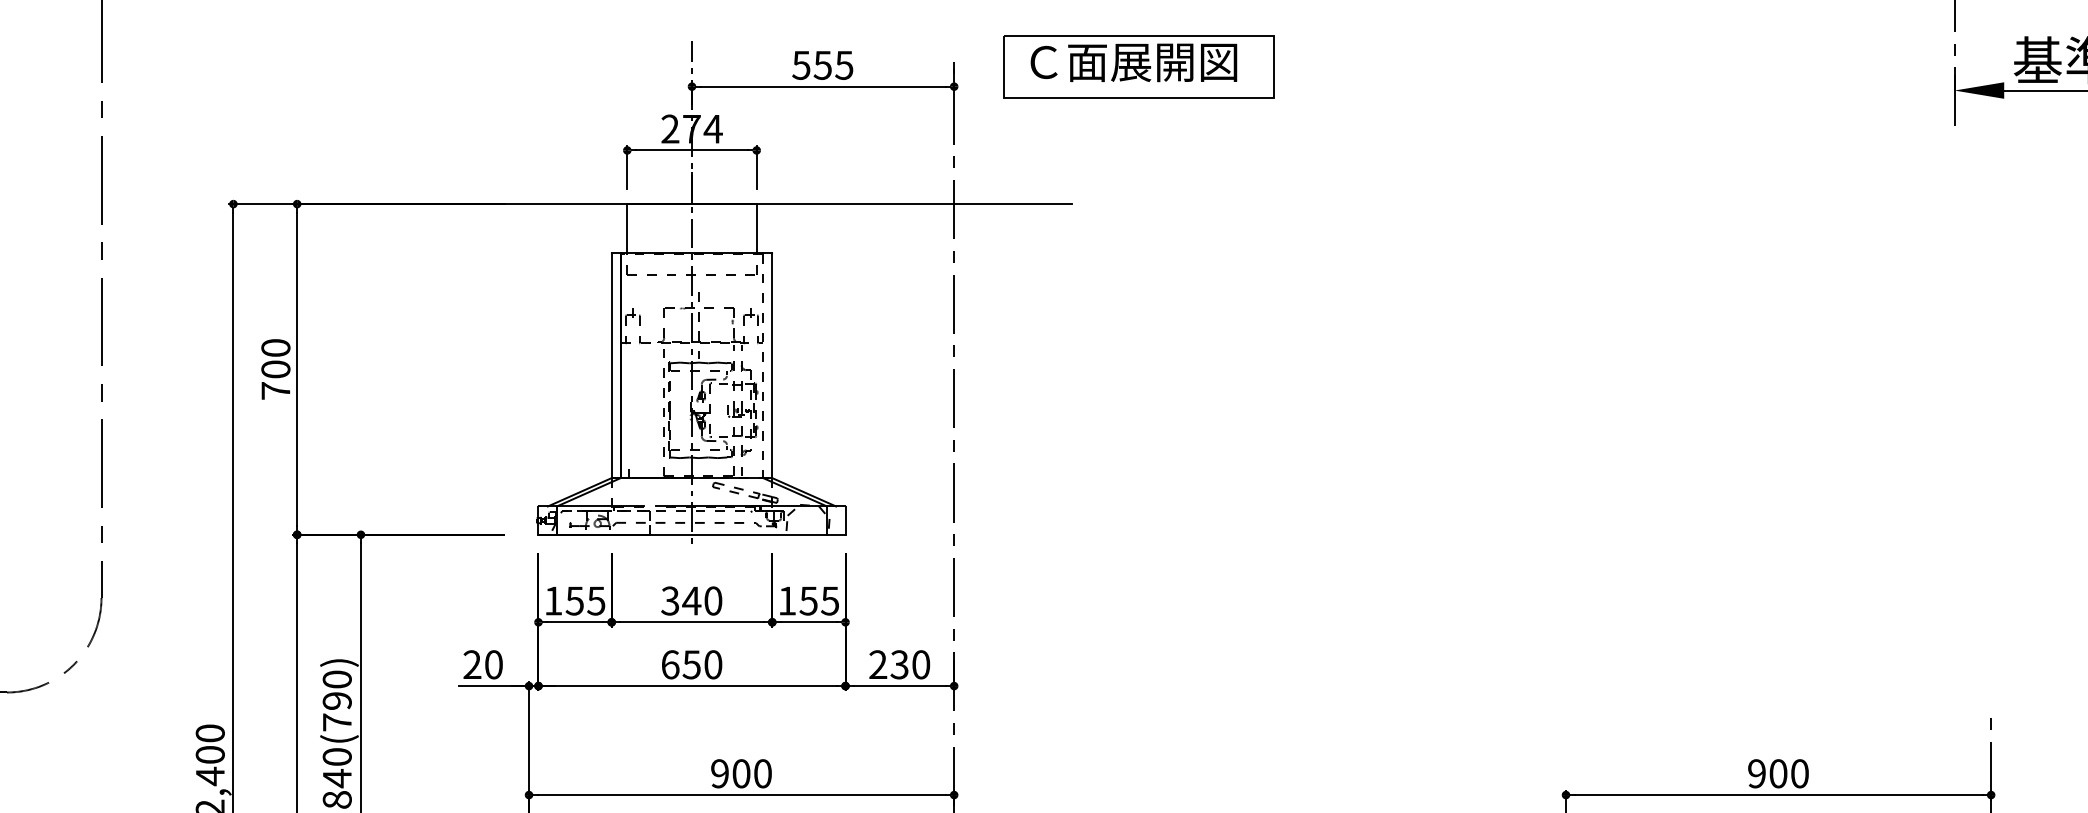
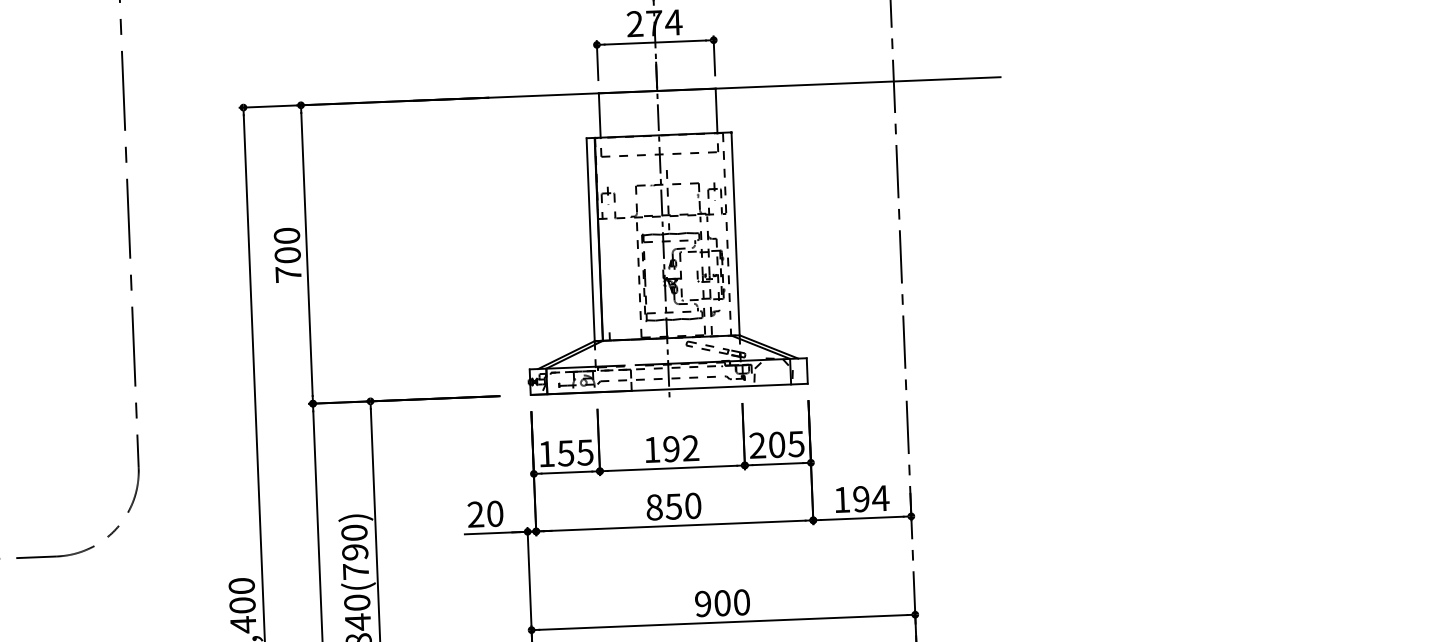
text: (691, 600) -> (671, 448), 340 -> 192
text: (797, 600) -> (766, 444), 155 -> 205
text: (670, 664) -> (654, 507), 650 -> 850
text: (899, 664) -> (861, 498), 230 -> 194

